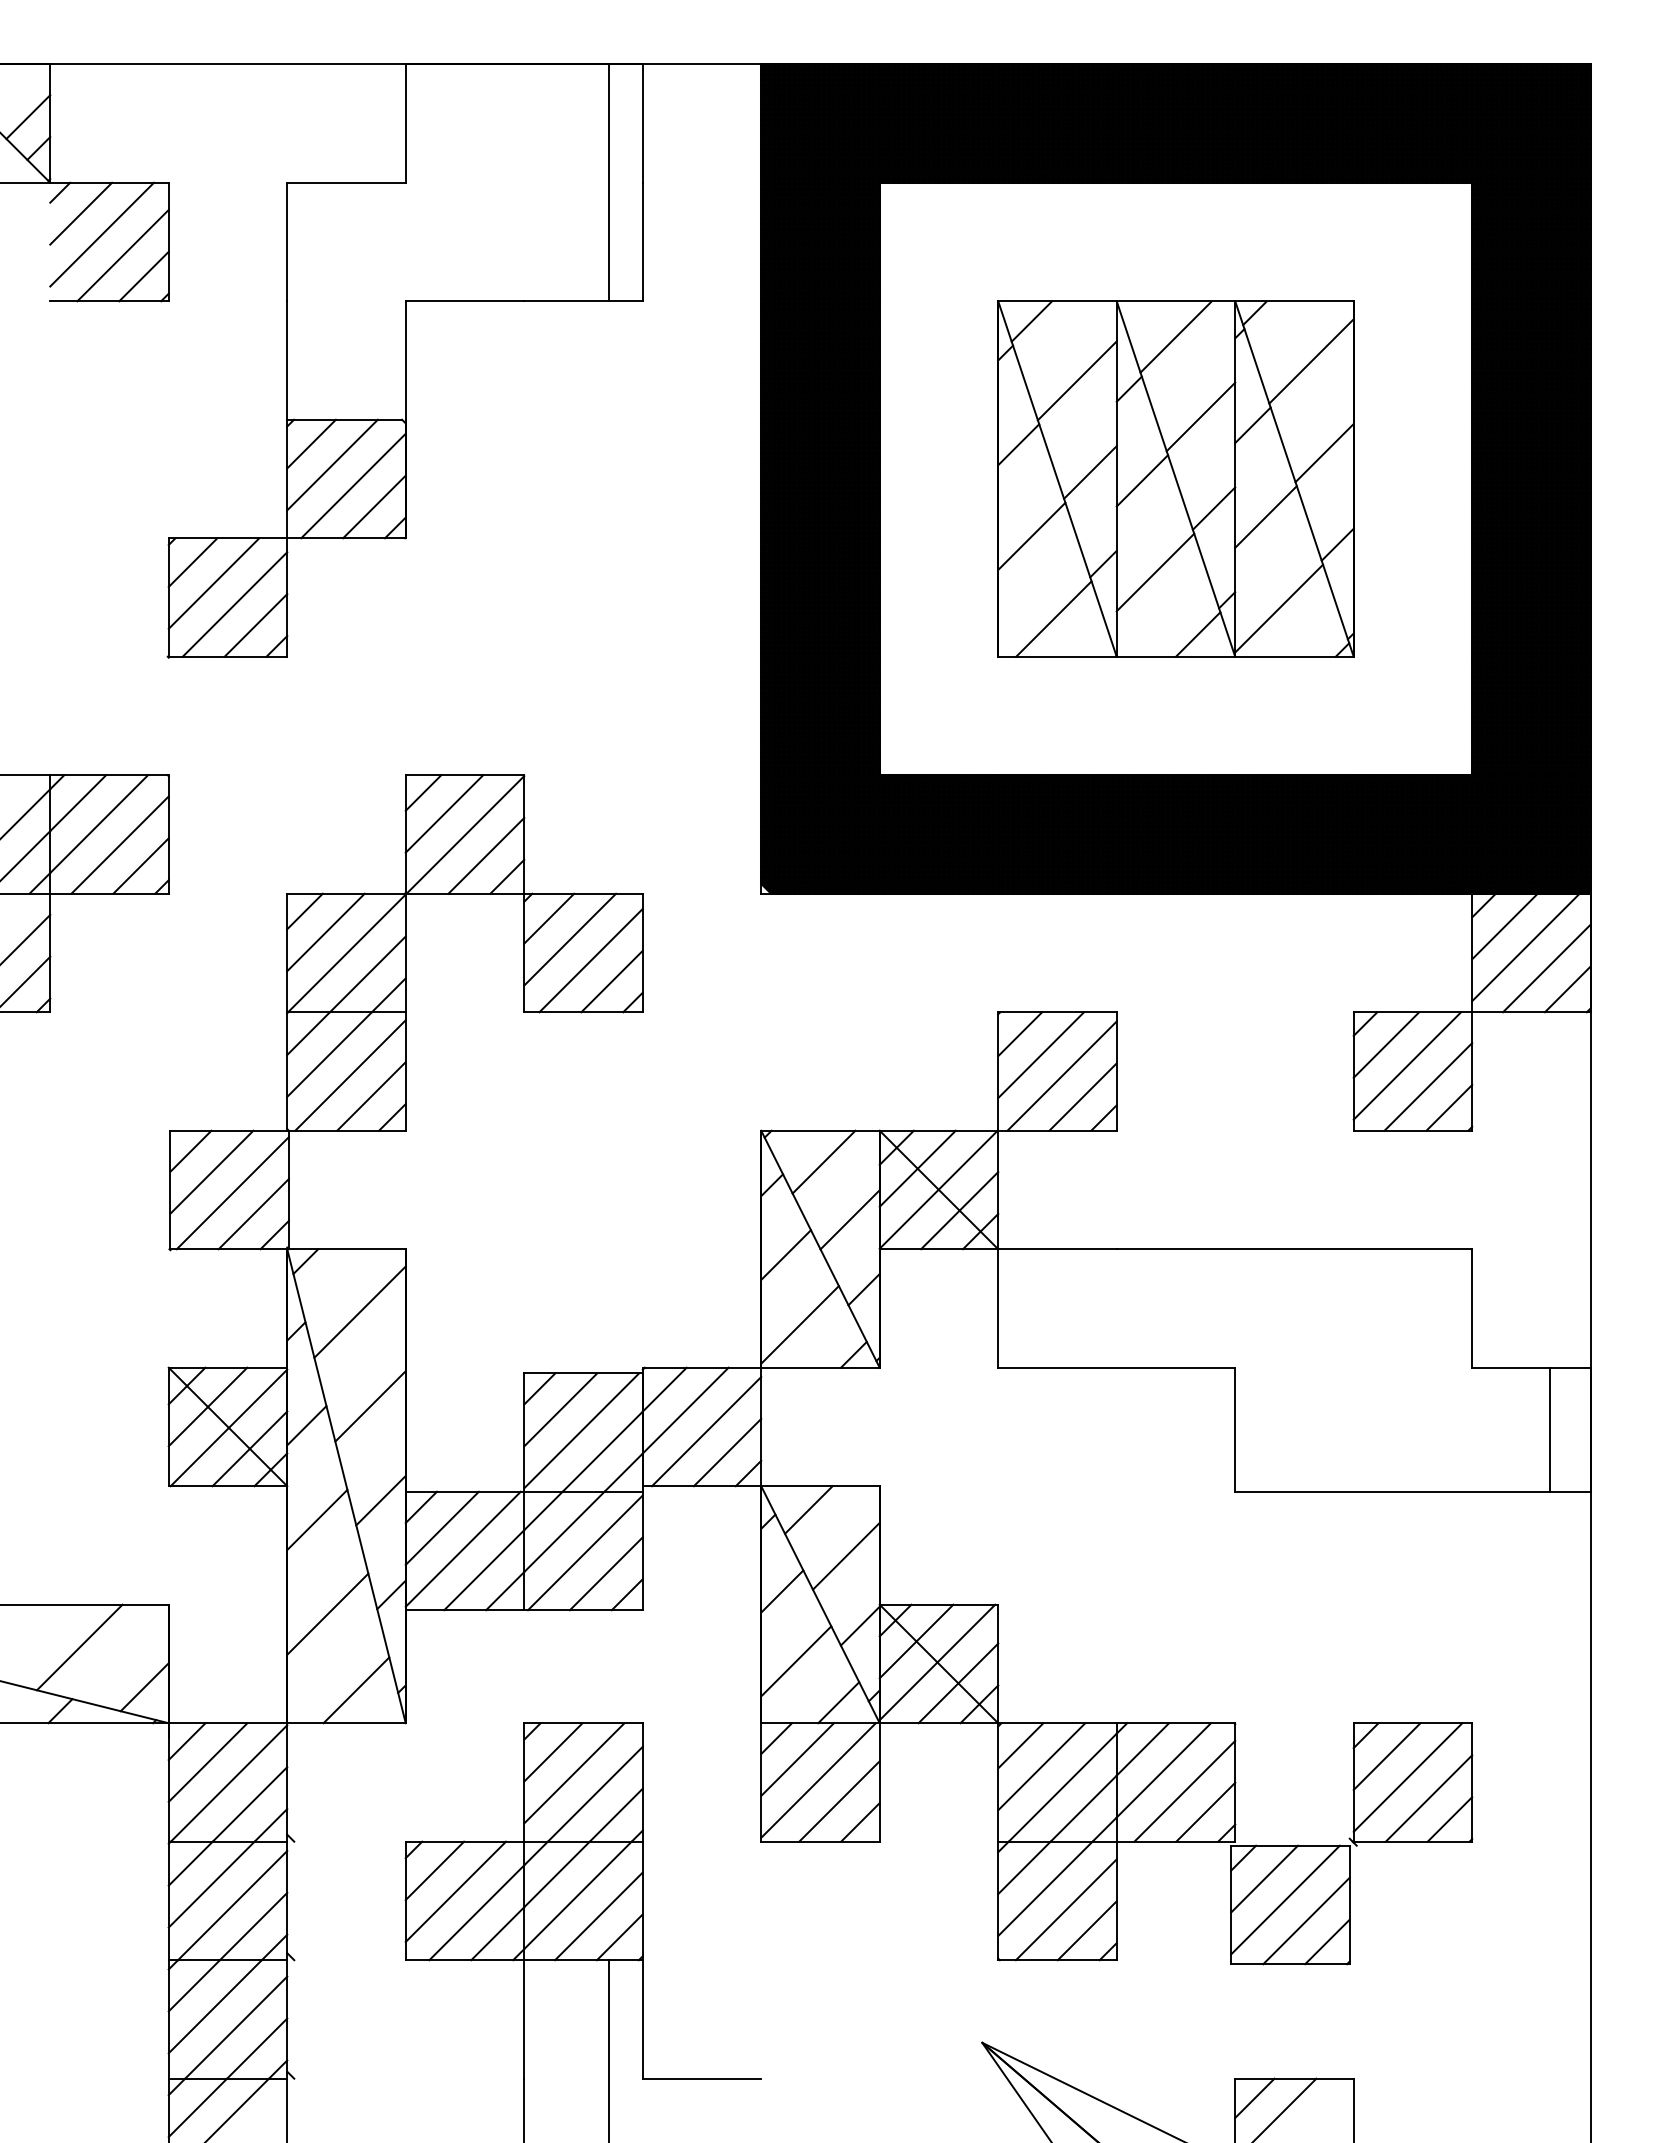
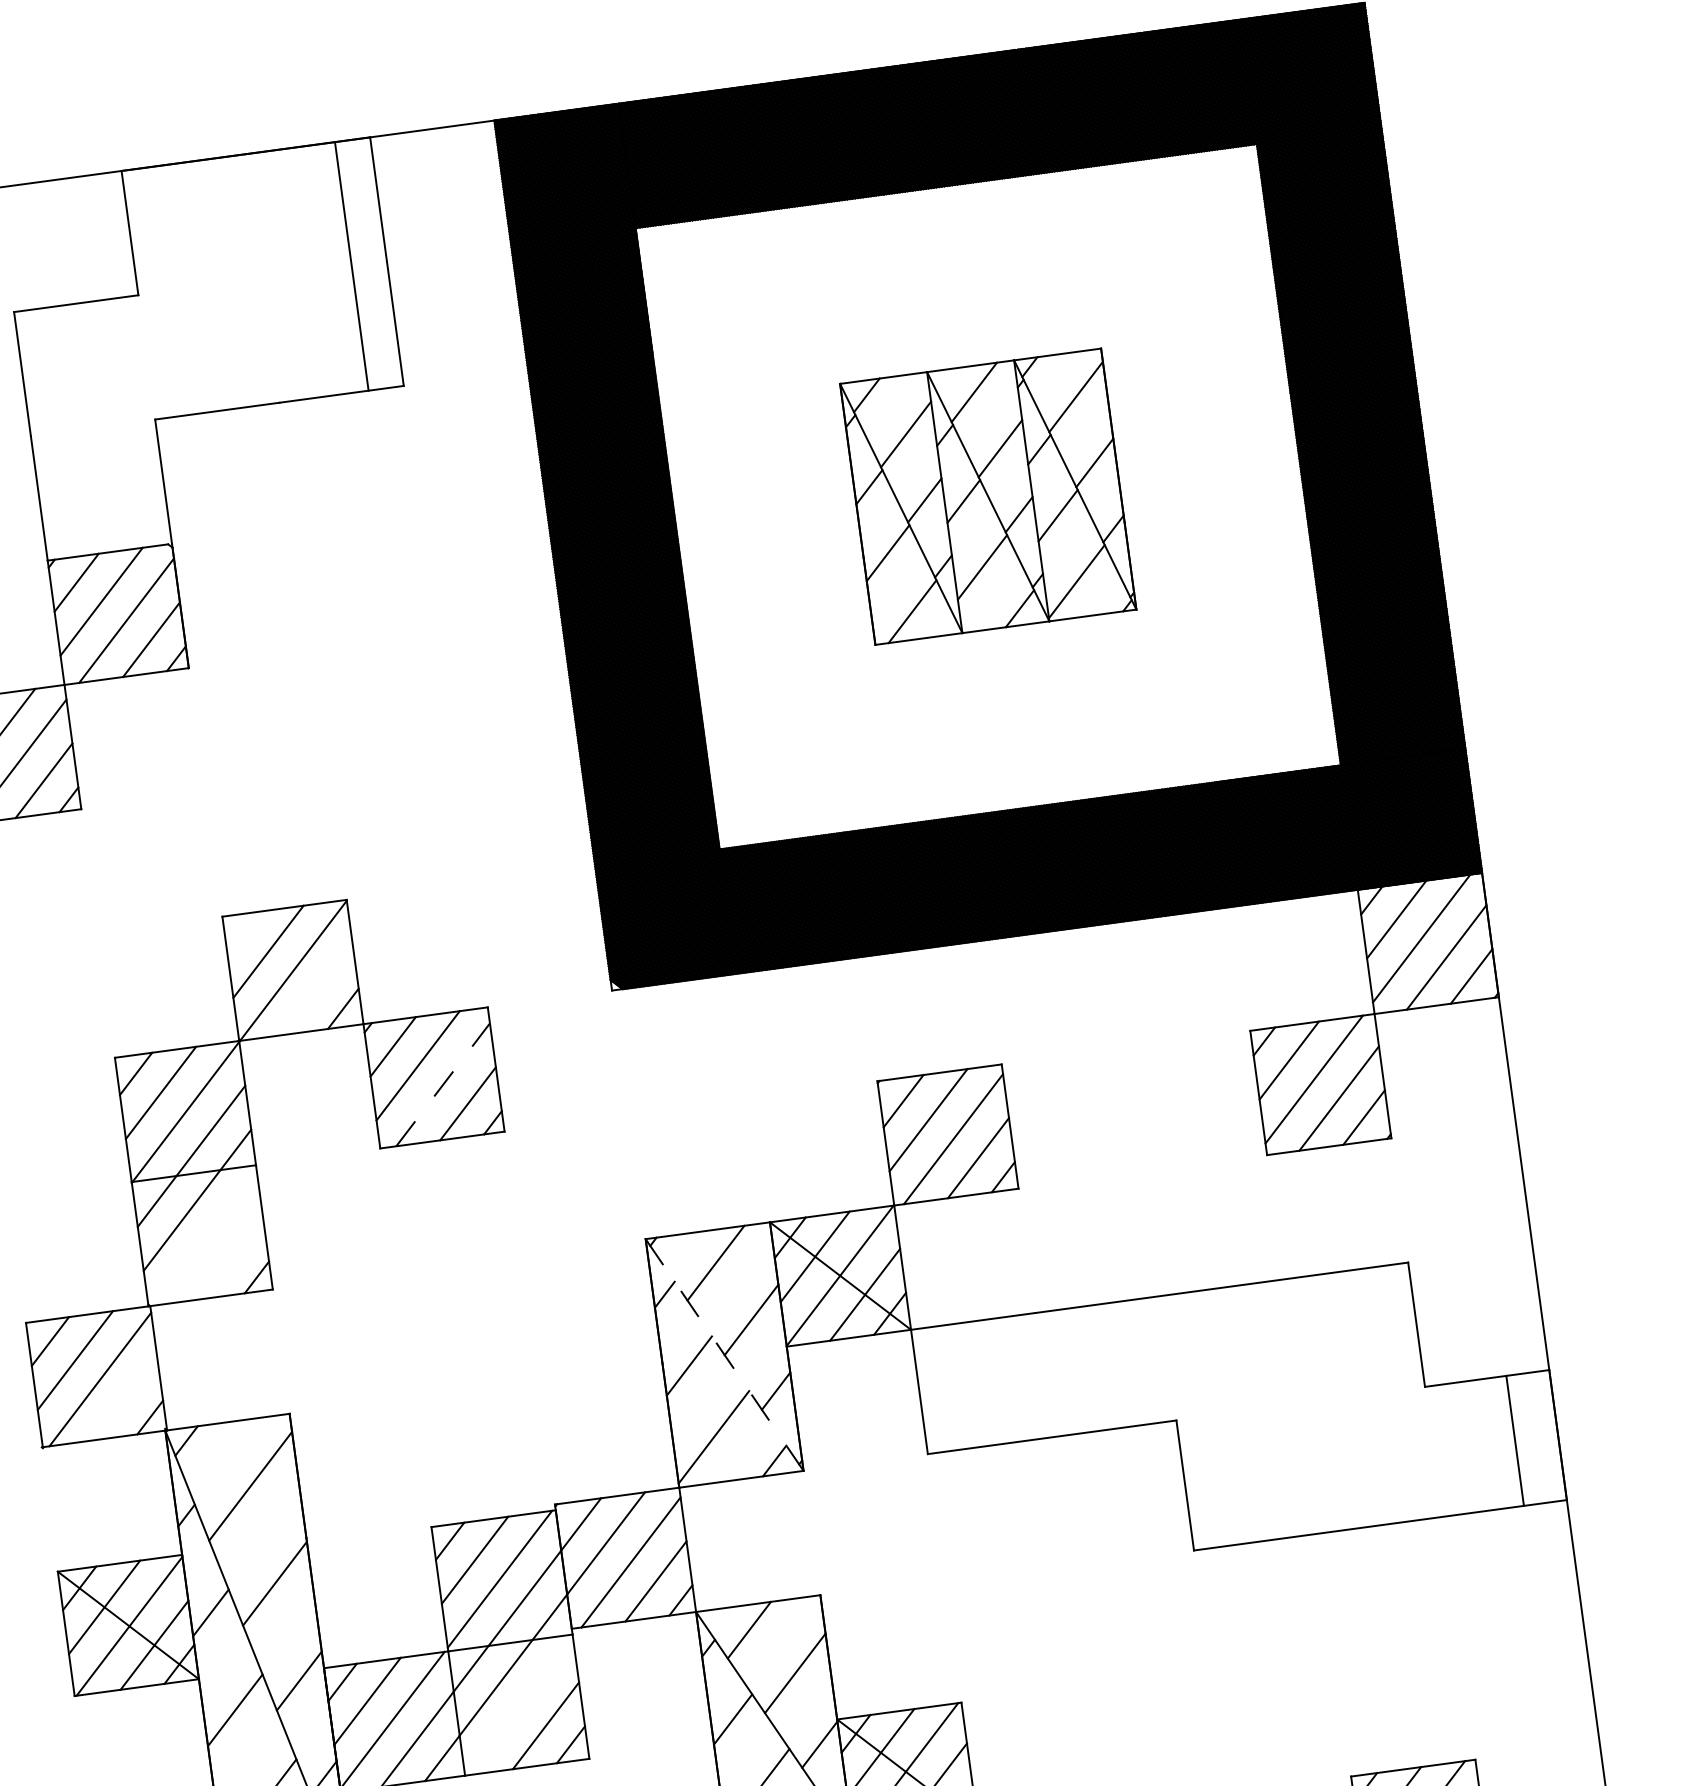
part: (1175, 478) -> (987, 496), size x0.7
line: (423, 792) -> (243, 932), removed
line: (486, 855) -> (318, 989), removed
line: (591, 960) -> (443, 1084), solid -> dashed
line: (350, 1075) -> (207, 1239), removed
line: (371, 1096) -> (232, 1258), removed
line: (253, 1213) -> (124, 1397), removed
line: (820, 1249) -> (724, 1355), solid -> dashed
line: (584, 1552) -> (520, 1706), removed

